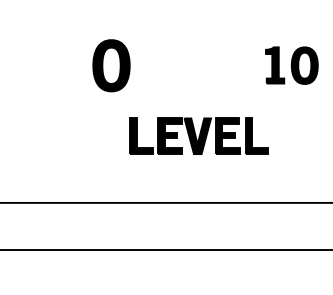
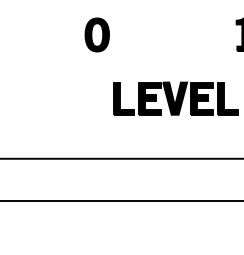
part: (111, 65) -> (97, 34), size x0.71

